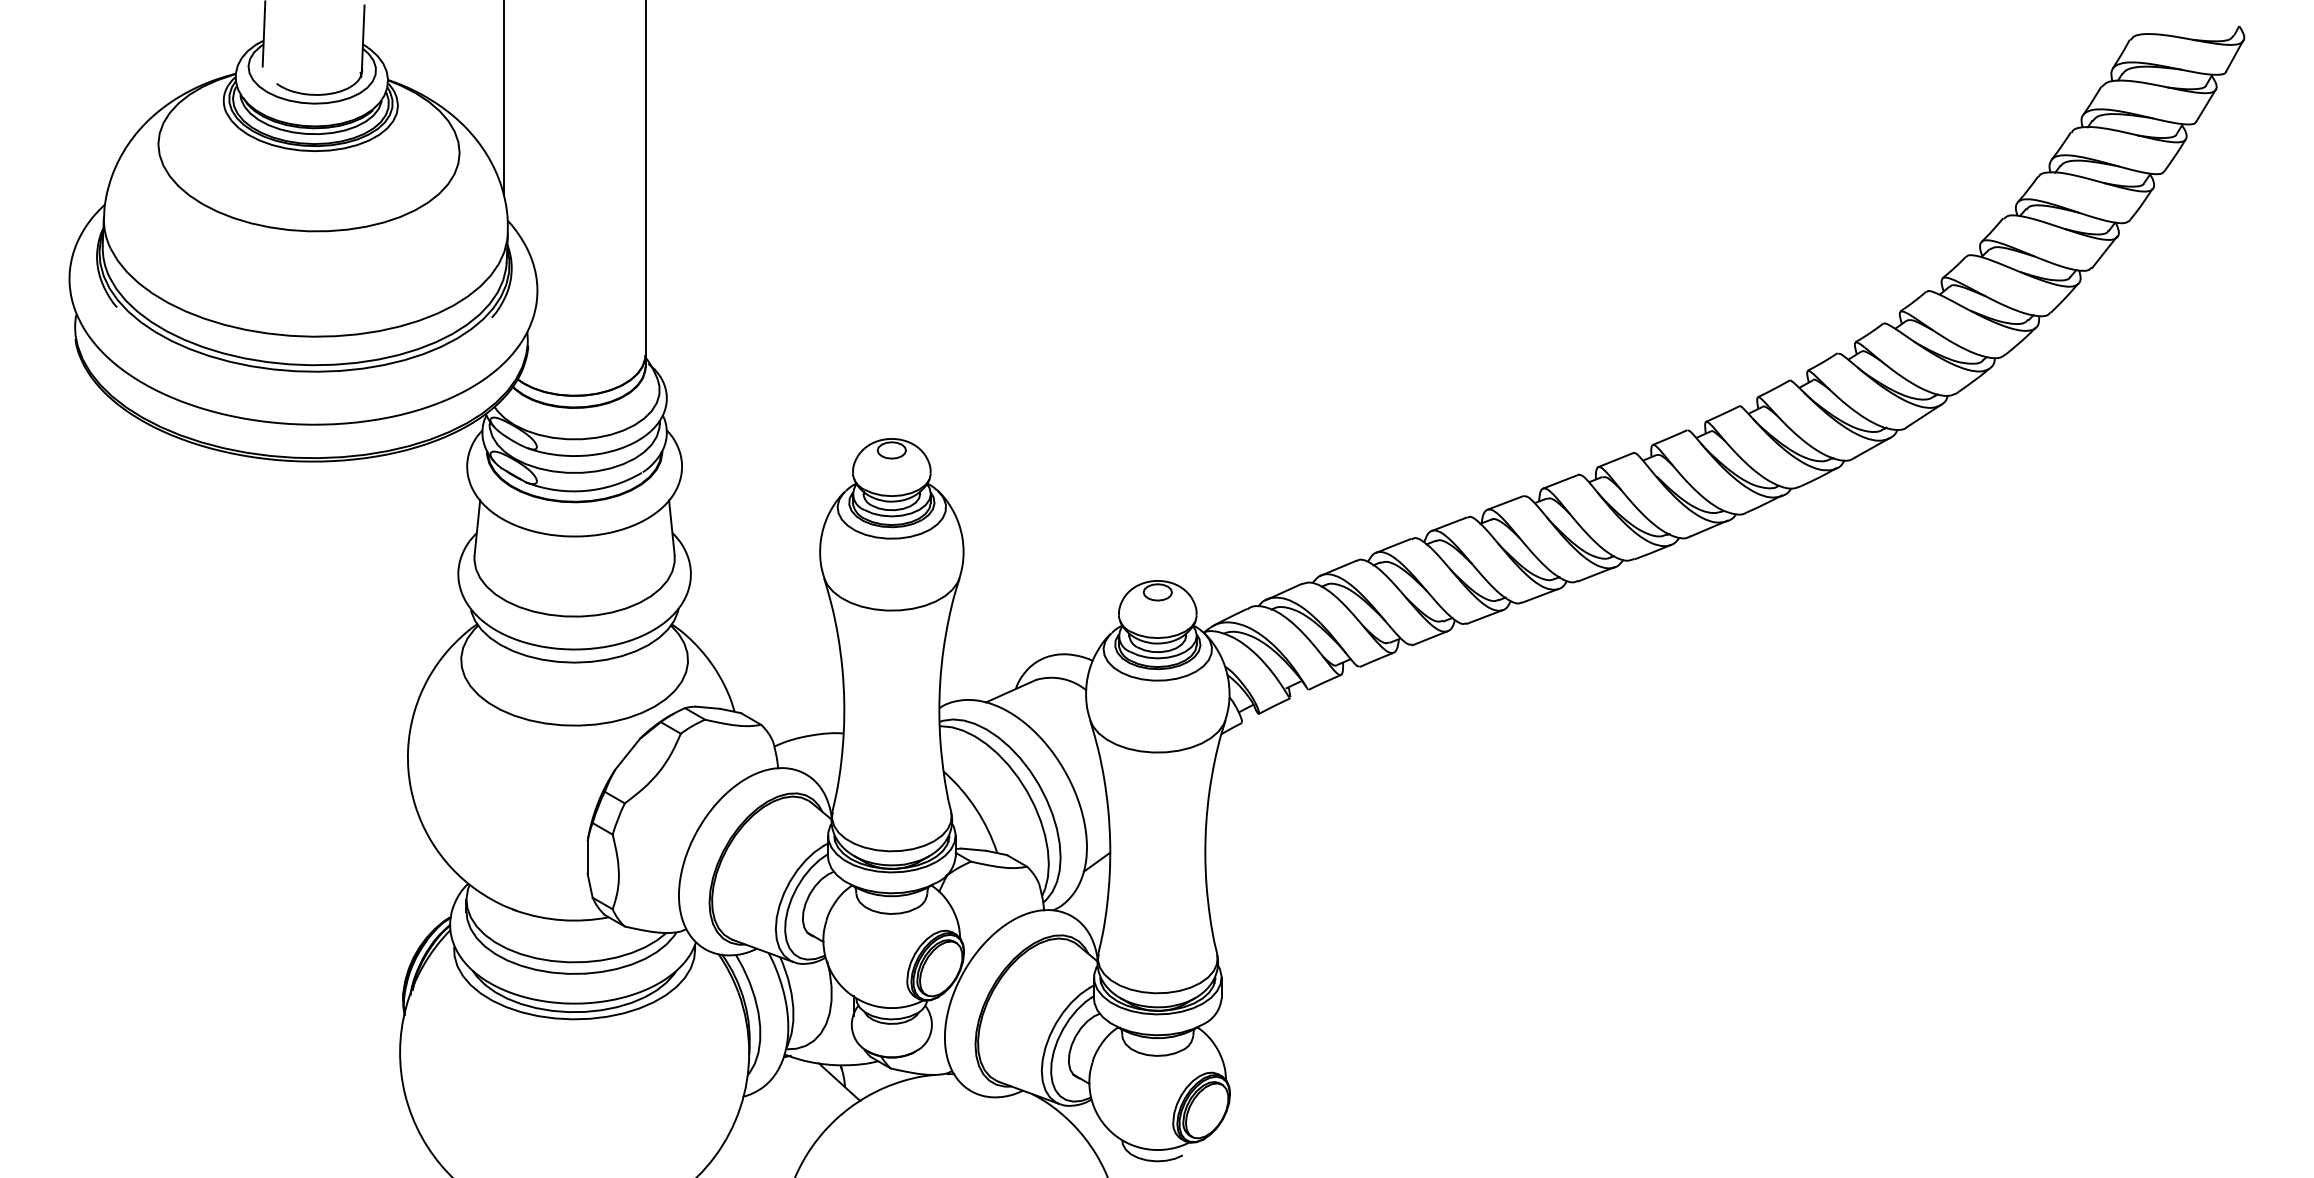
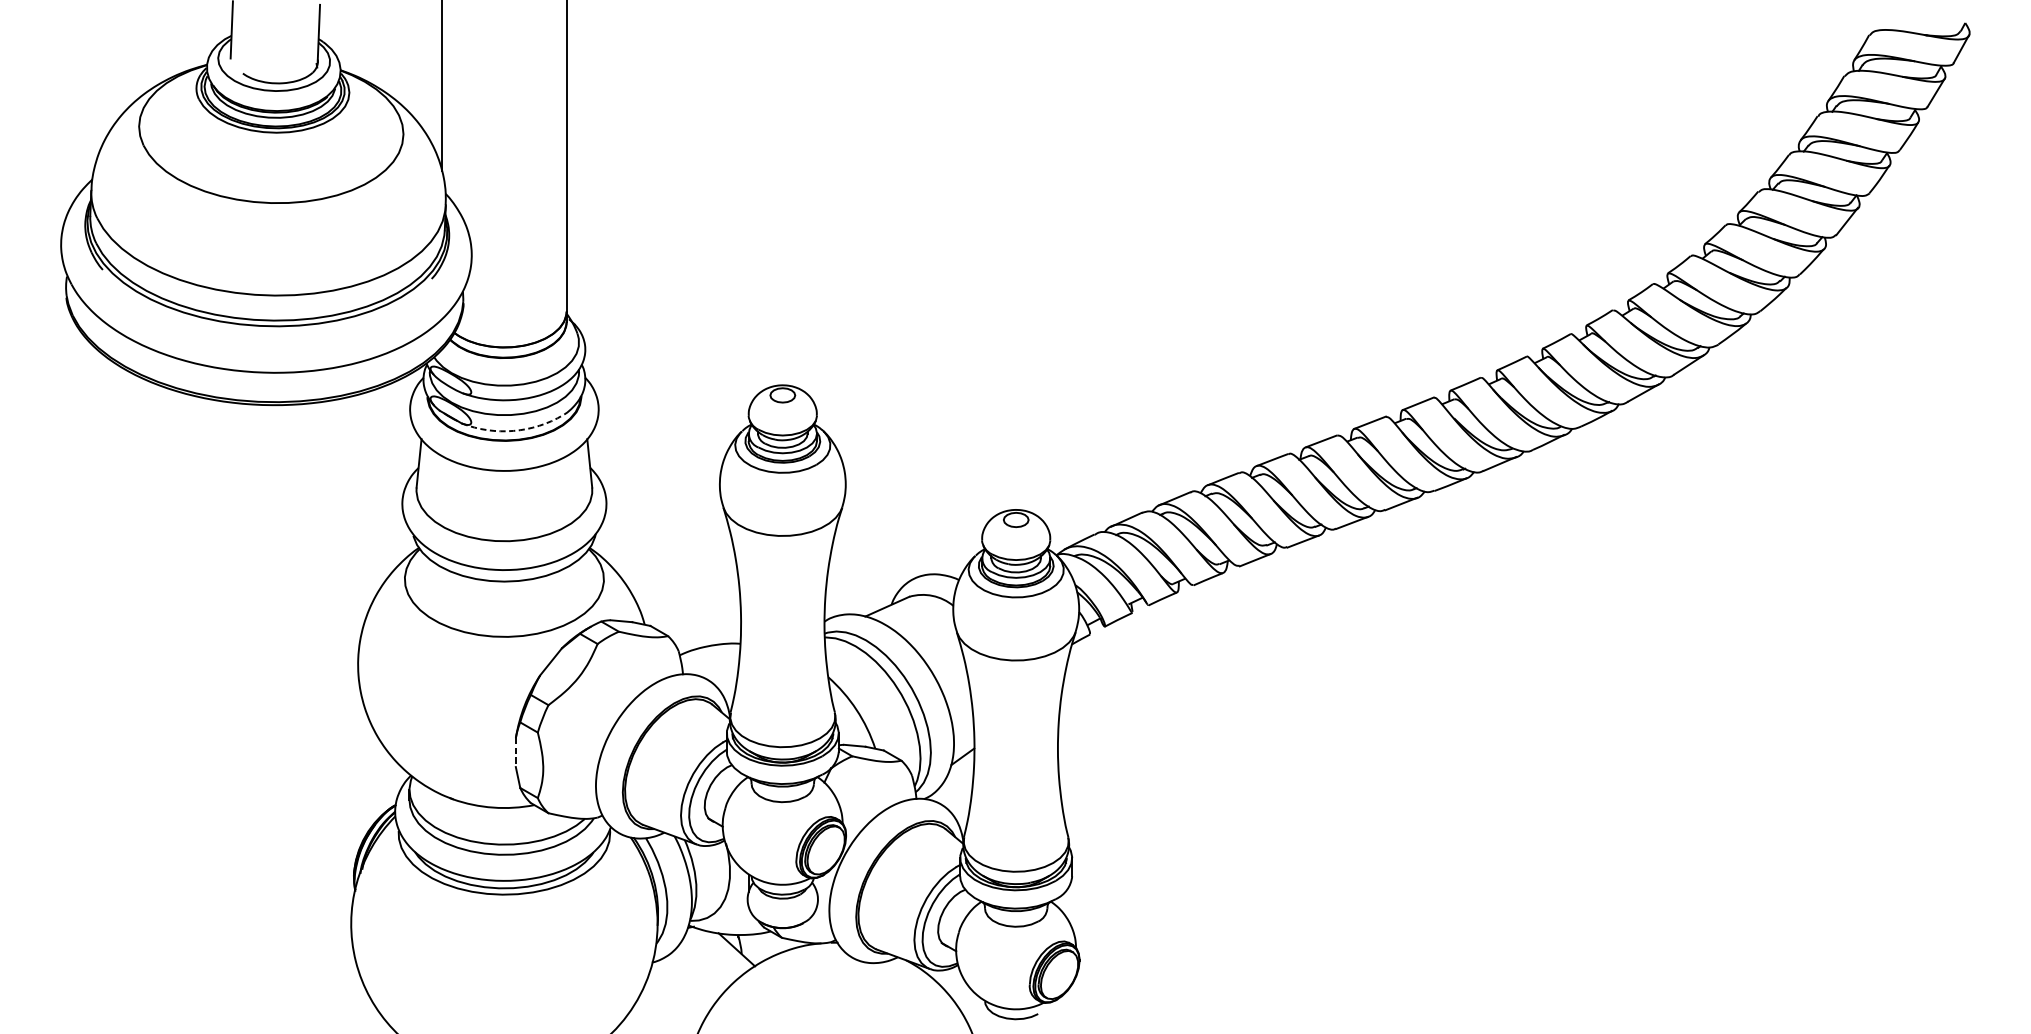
arc: (585, 490) -> (513, 430), solid -> dashed
line: (587, 857) -> (515, 752), solid -> dashed

